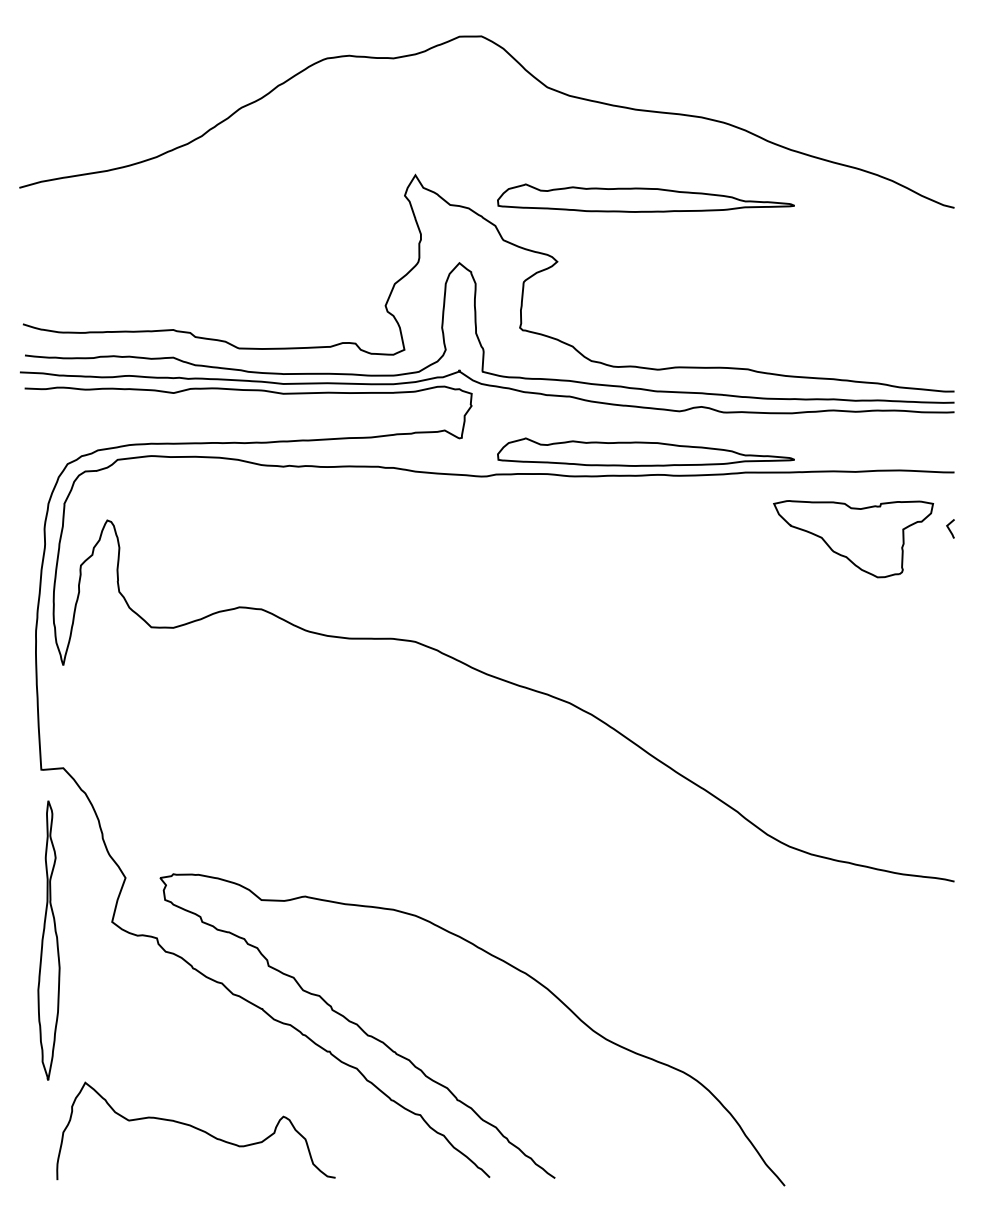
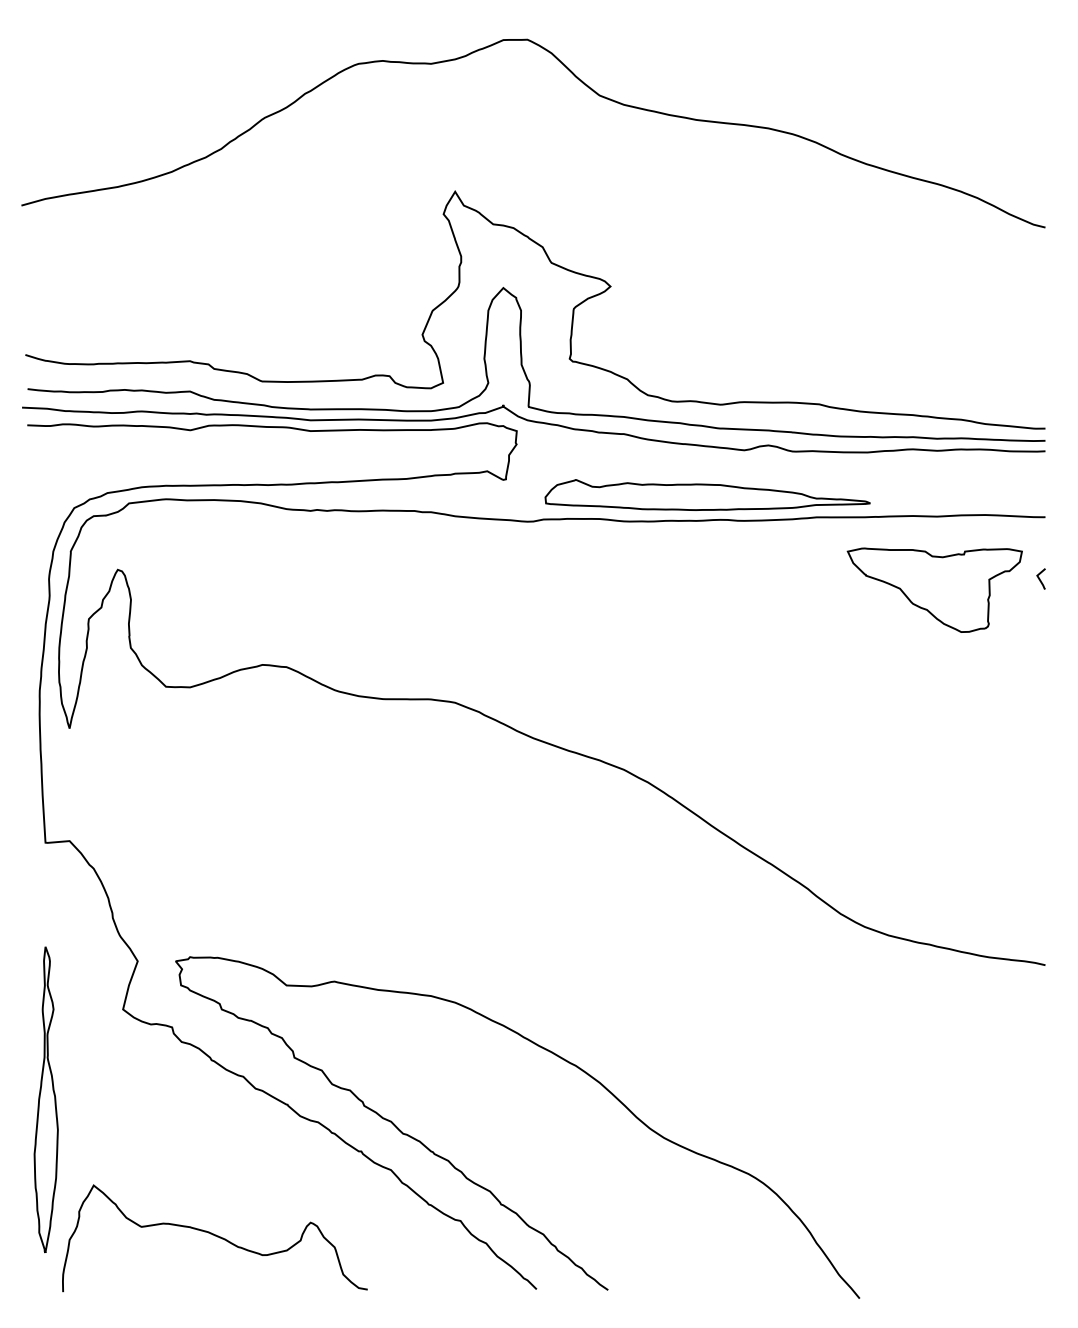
part: (645, 197) -> (707, 216), removed
part: (48, 940) -> (45, 1099), moved

